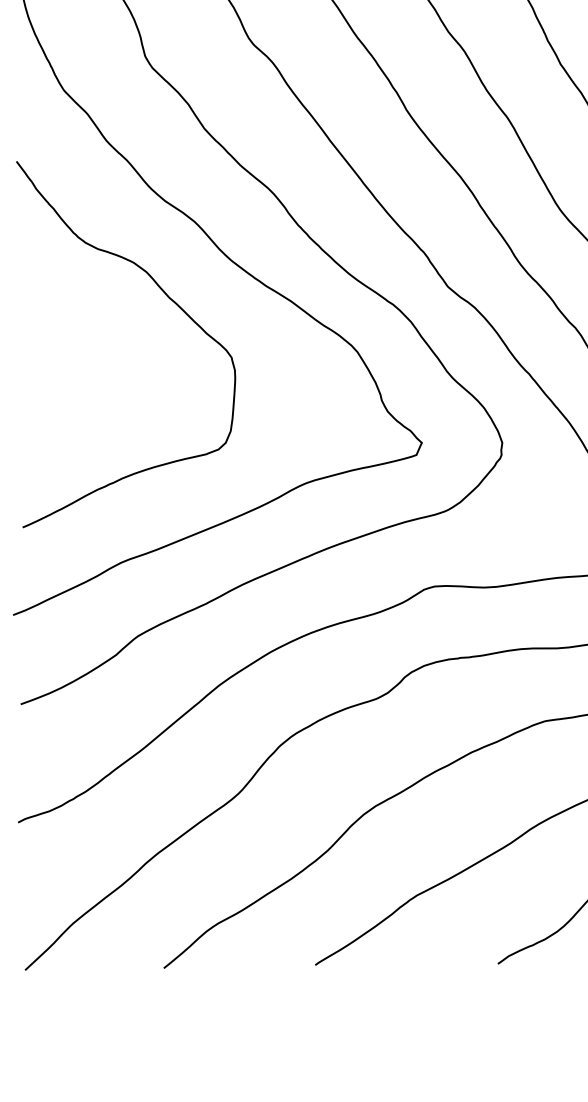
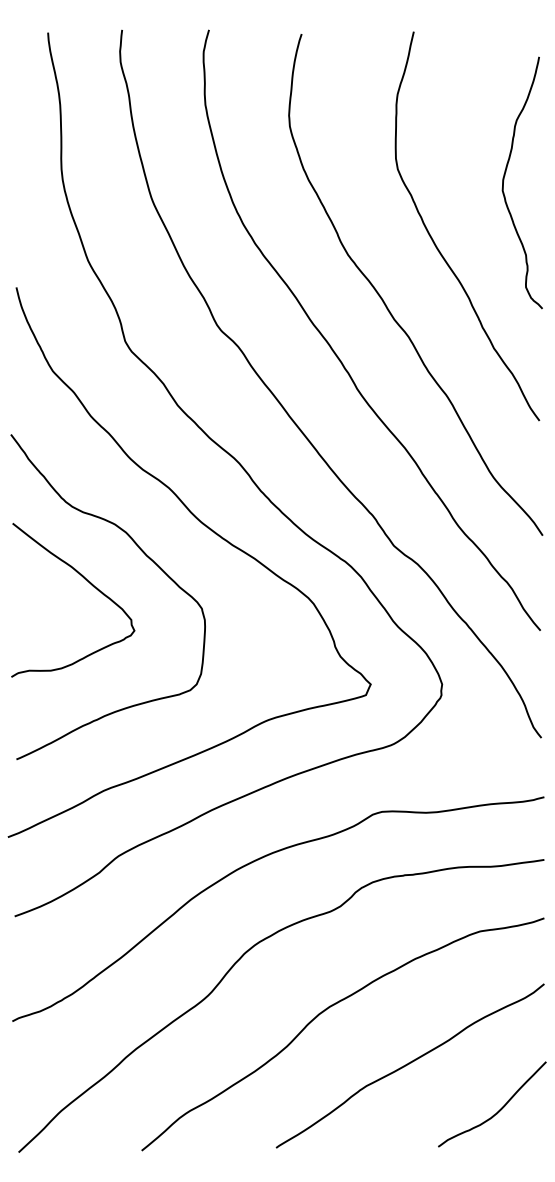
curve: (105, 329) -> (89, 583), added

